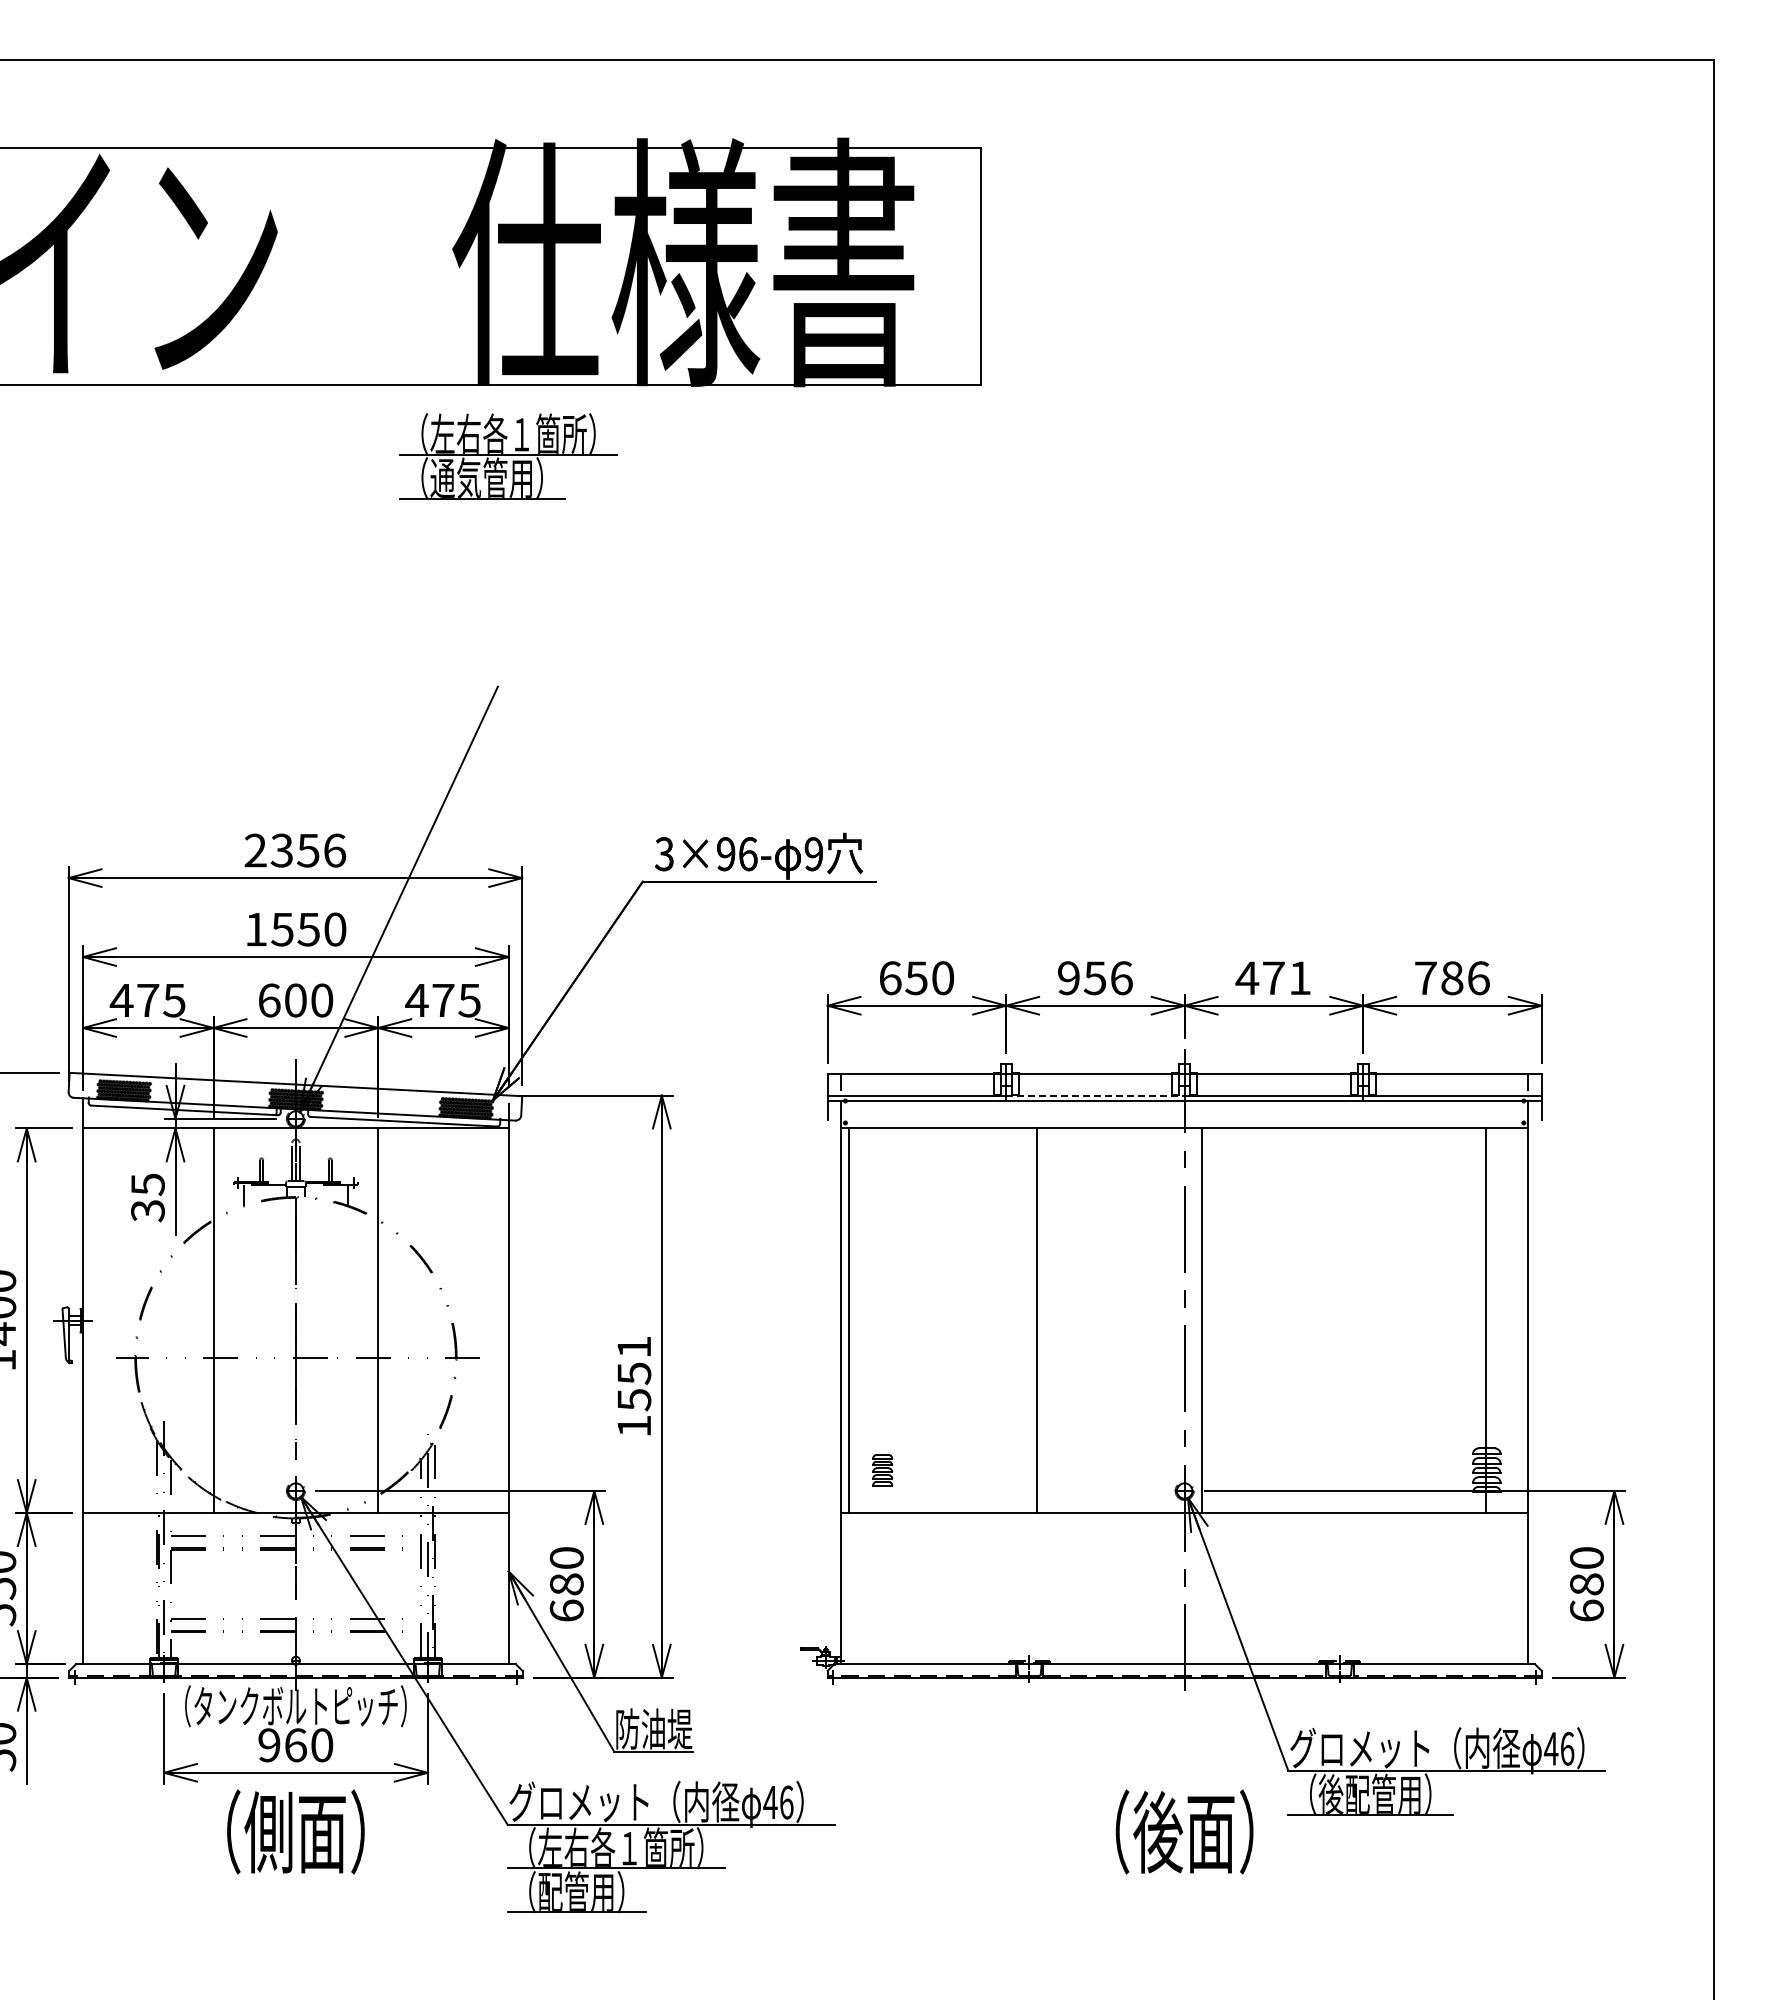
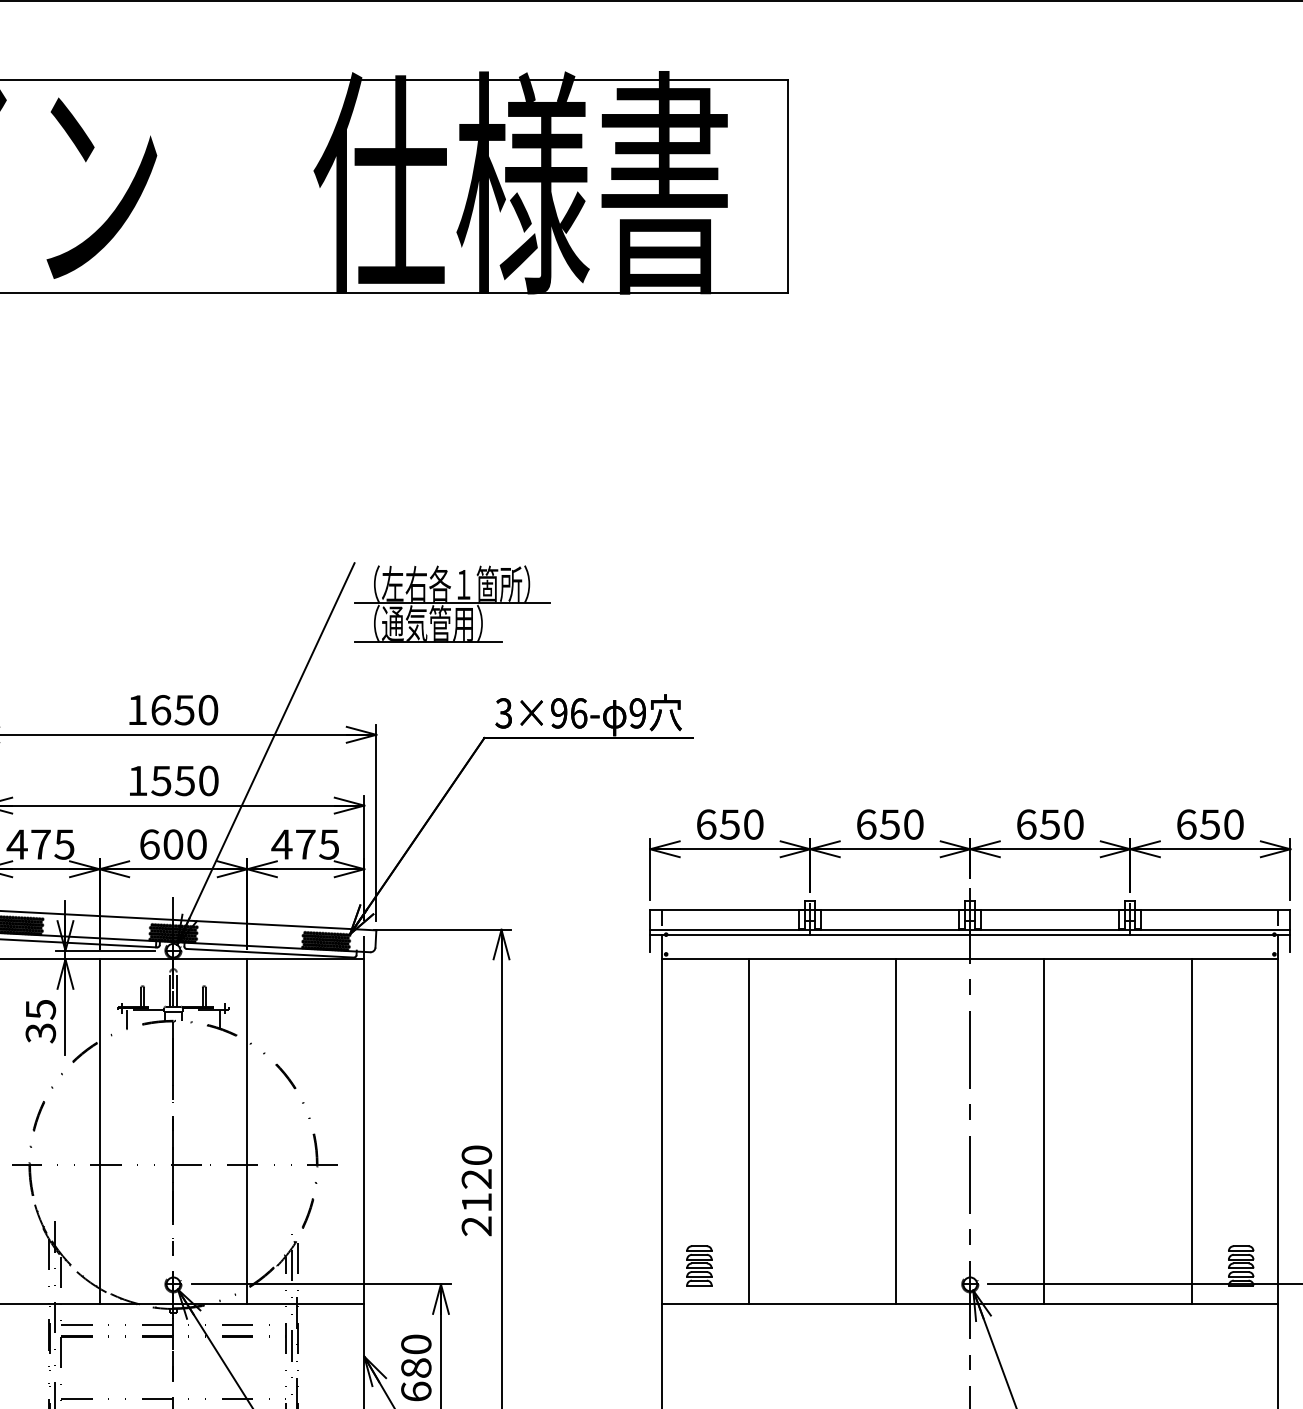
part: (508, 456) -> (451, 604), moved
text: (295, 850) -> (173, 710), 2356 -> 1650
text: (1095, 978) -> (890, 824), 956 -> 650
text: (1273, 978) -> (1049, 824), 471 -> 650
text: (1452, 978) -> (1210, 824), 786 -> 650
line: (1095, 1095) -> (890, 929), dashed -> solid
line: (849, 1320) -> (748, 1131), moved
line: (1037, 1320) -> (896, 1131), moved
line: (1202, 1320) -> (1044, 1131), moved
line: (1485, 1320) -> (1191, 1131), moved
text: (634, 1386) -> (477, 1190), 1551 -> 2120
part: (882, 1469) -> (699, 1265), size x1.43

